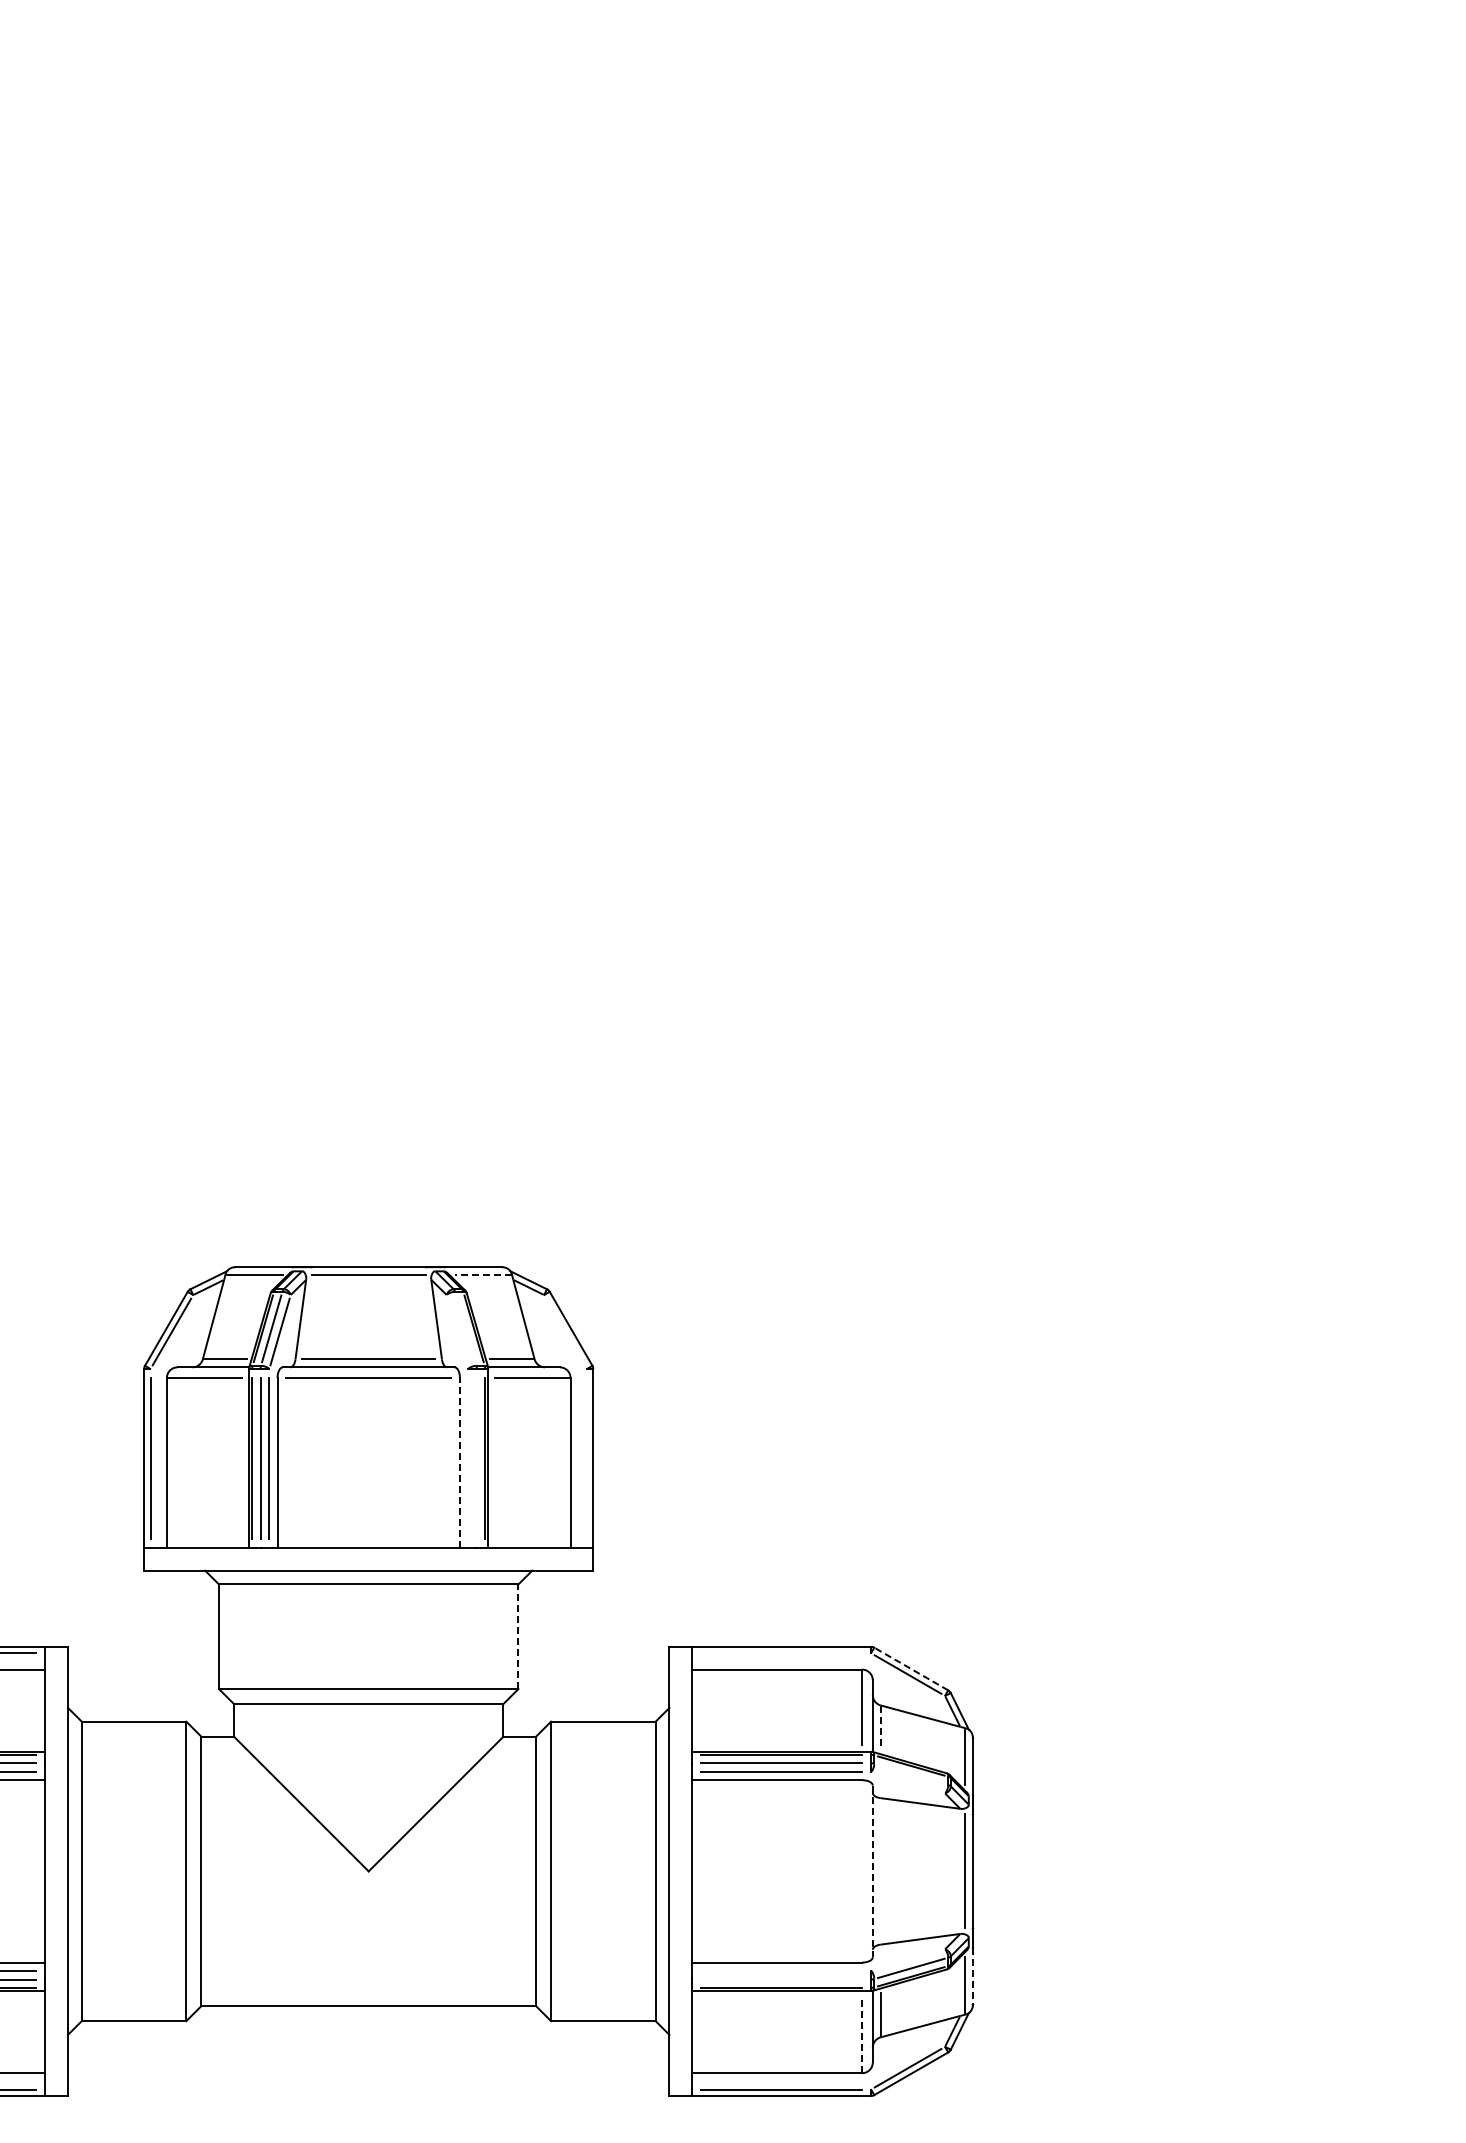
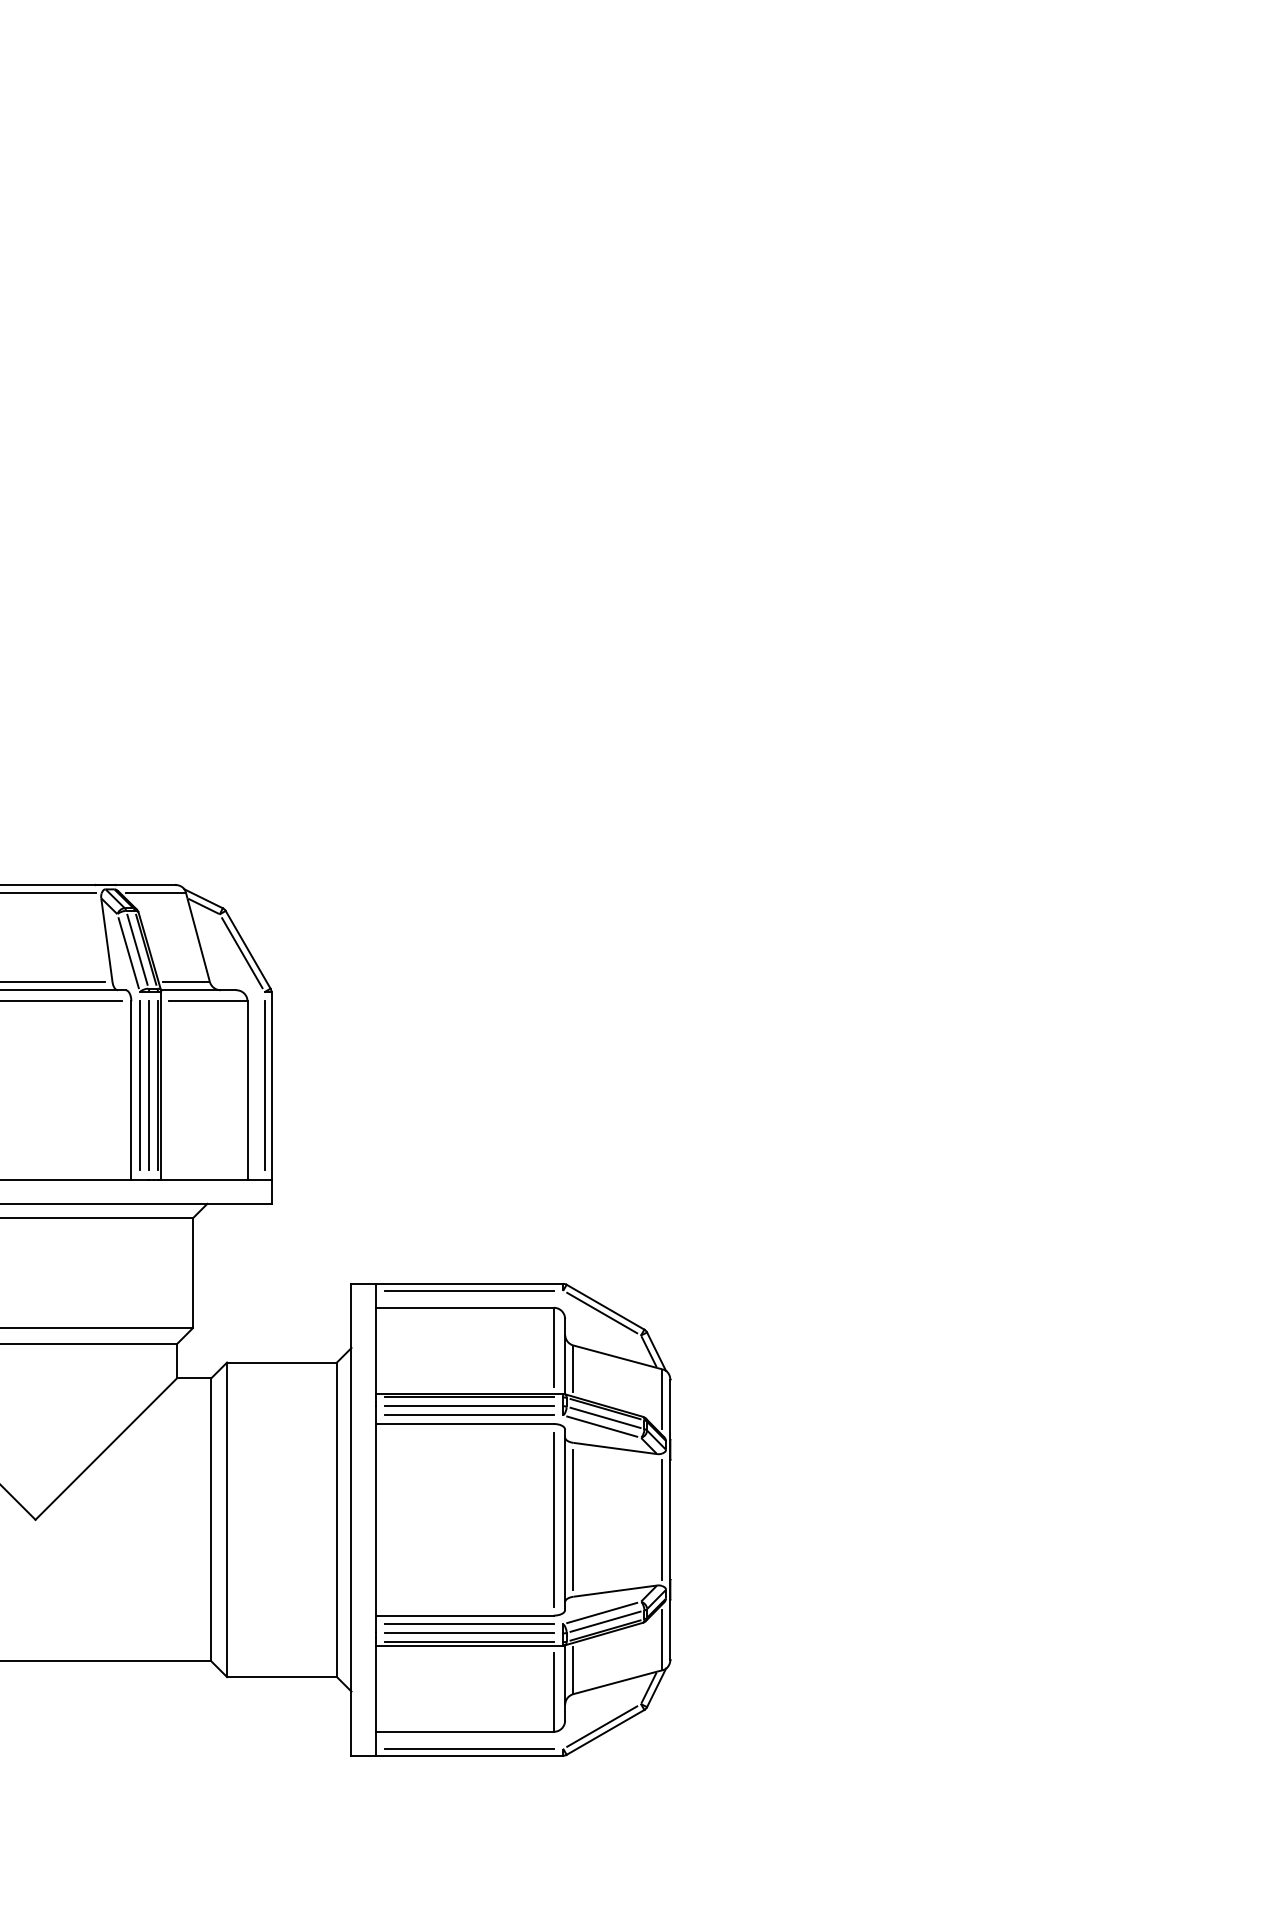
line: (482, 1275) -> (155, 893), dashed -> solid
line: (465, 1328) -> (137, 949), added
line: (457, 1331) -> (128, 952), added
line: (565, 1331) -> (242, 952), added
line: (468, 1457) -> (140, 1084), added
line: (476, 1457) -> (148, 1084), added
line: (586, 1457) -> (264, 1084), added
line: (459, 1462) -> (130, 1090), dashed -> solid
line: (518, 1636) -> (192, 1273), dashed -> solid
line: (781, 1653) -> (469, 1290), added
line: (911, 1669) -> (605, 1307), dashed -> solid
line: (880, 1728) -> (573, 1369), dashed -> solid
line: (910, 1773) -> (604, 1416), added
line: (907, 1782) -> (601, 1426), added
line: (862, 1871) -> (554, 1519), added
line: (872, 1871) -> (564, 1519), dashed -> solid
line: (880, 1871) -> (573, 1519), added
line: (907, 1959) -> (601, 1612), added
line: (781, 1970) -> (469, 1623), added
line: (972, 1976) -> (669, 1630), dashed -> solid
line: (781, 1979) -> (469, 1633), added
line: (862, 2034) -> (554, 1691), dashed -> solid

